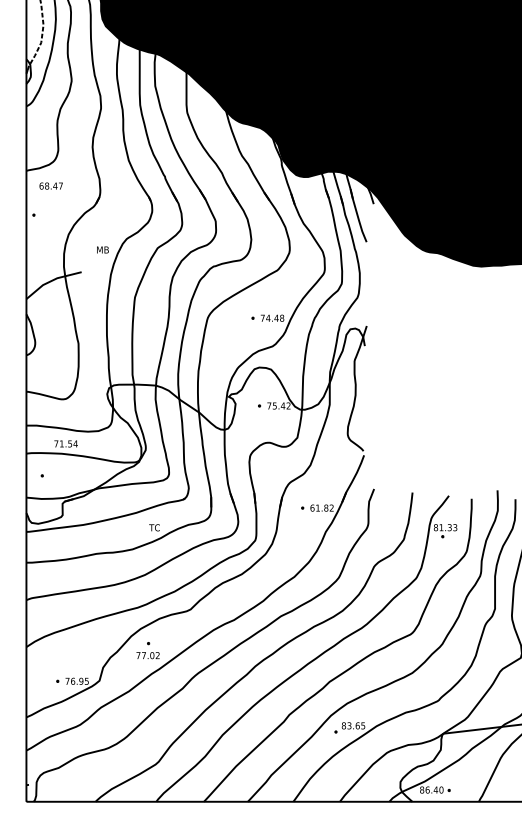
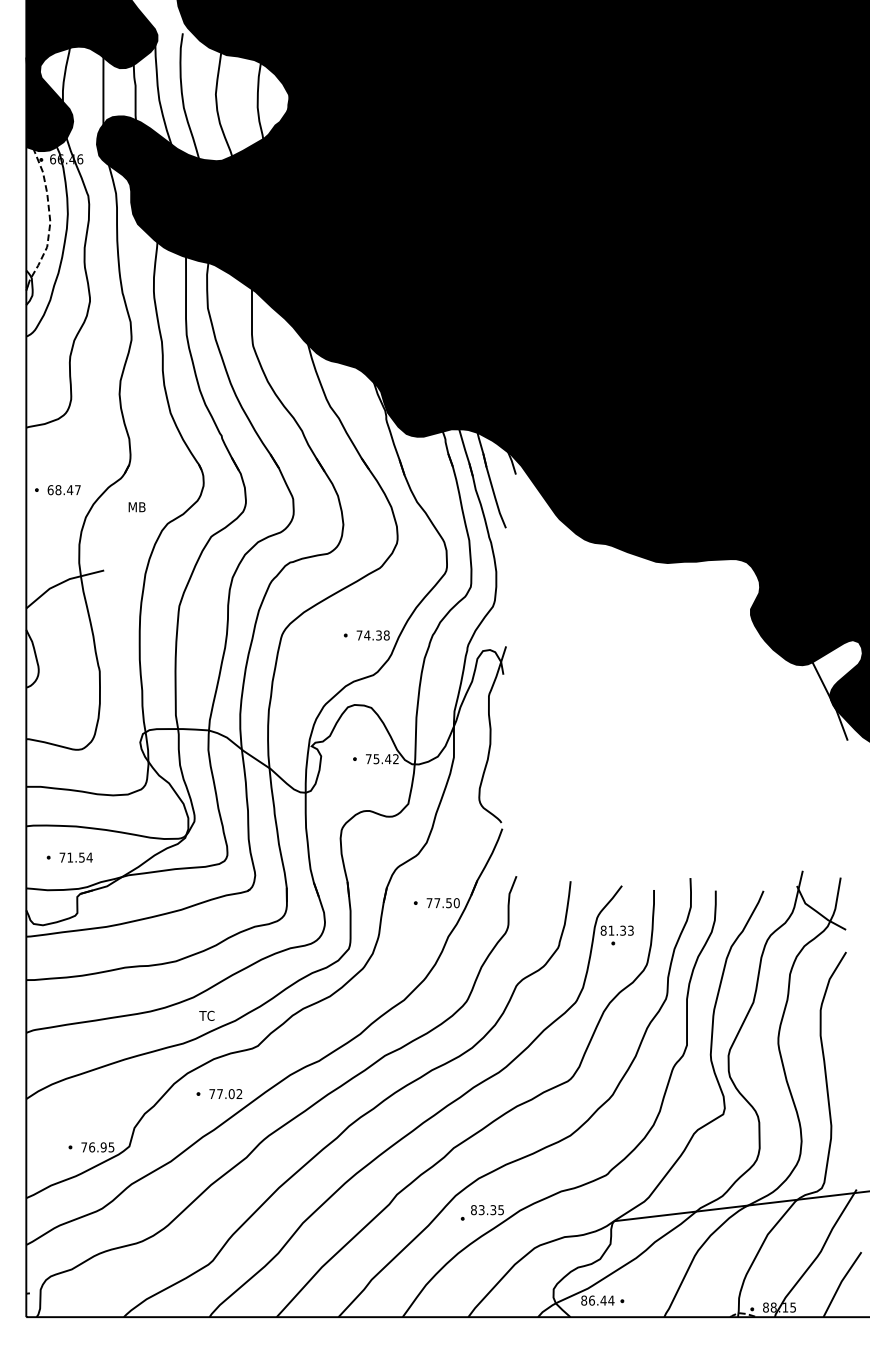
text: (50, 186) -> (63, 490), moved
text: (102, 250) -> (136, 507), moved
text: (276, 318) -> (378, 635), 74.48 -> 74.38
text: (65, 443) -> (75, 857), moved
text: (321, 508) -> (442, 903), 61.82 -> 77.50
text: (154, 527) -> (206, 1015), moved
text: (147, 655) -> (225, 1094), moved
text: (357, 726) -> (493, 1210), 83.65 -> 83.35
text: (441, 789) -> (611, 1300), 86.40 -> 86.44

